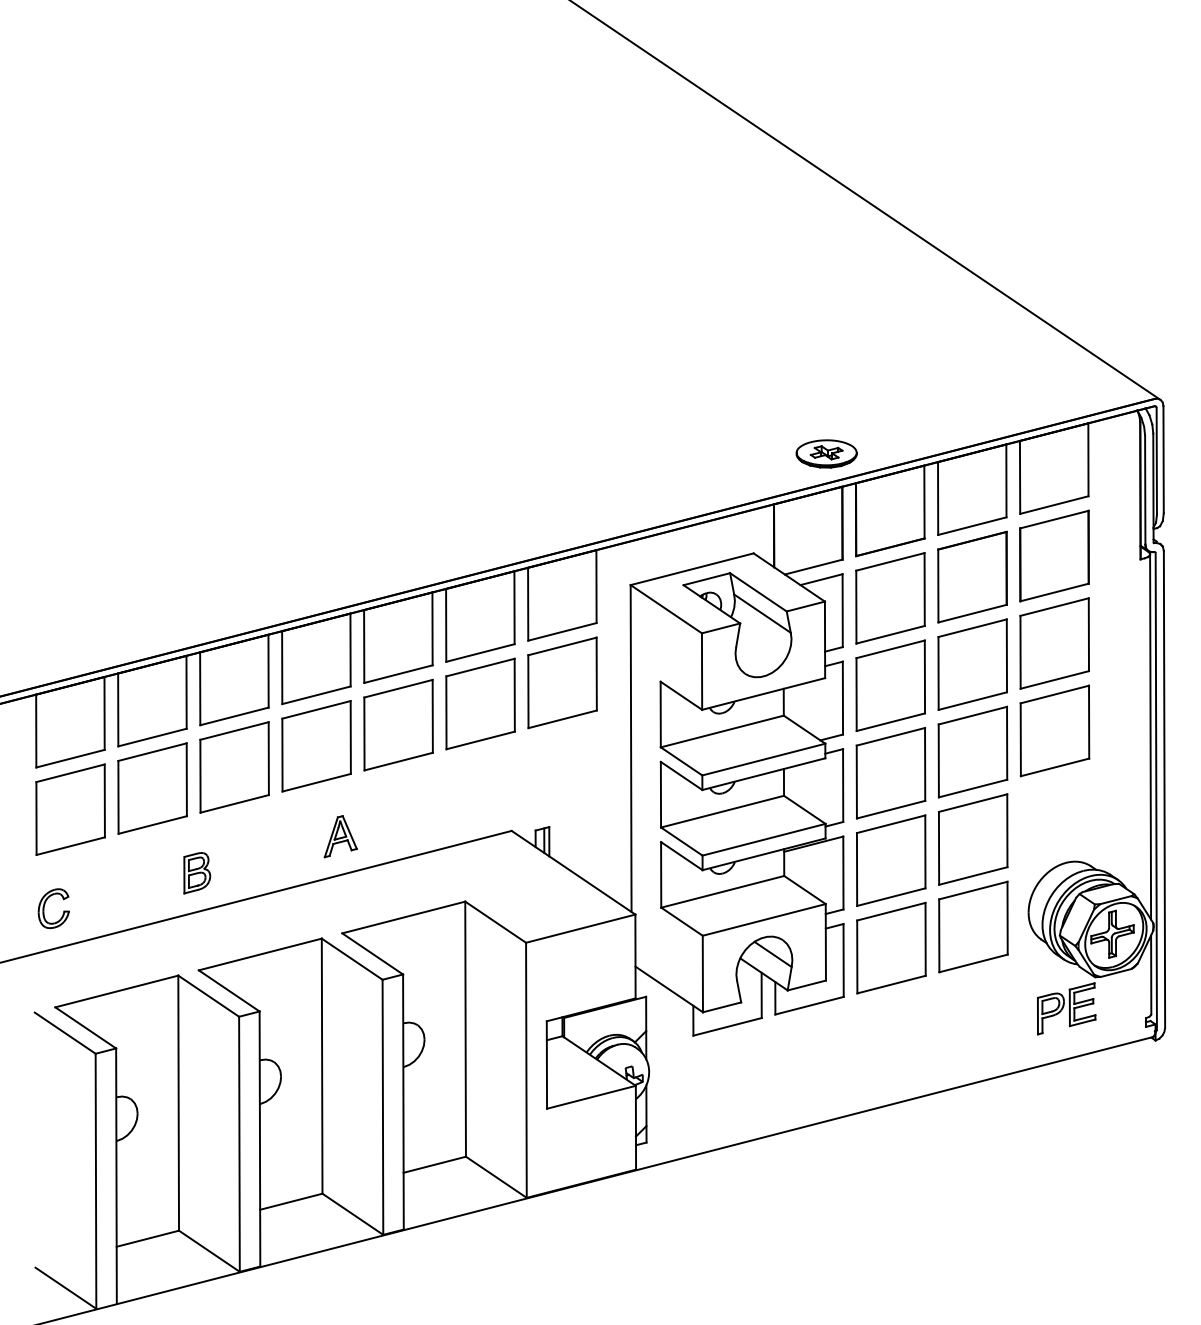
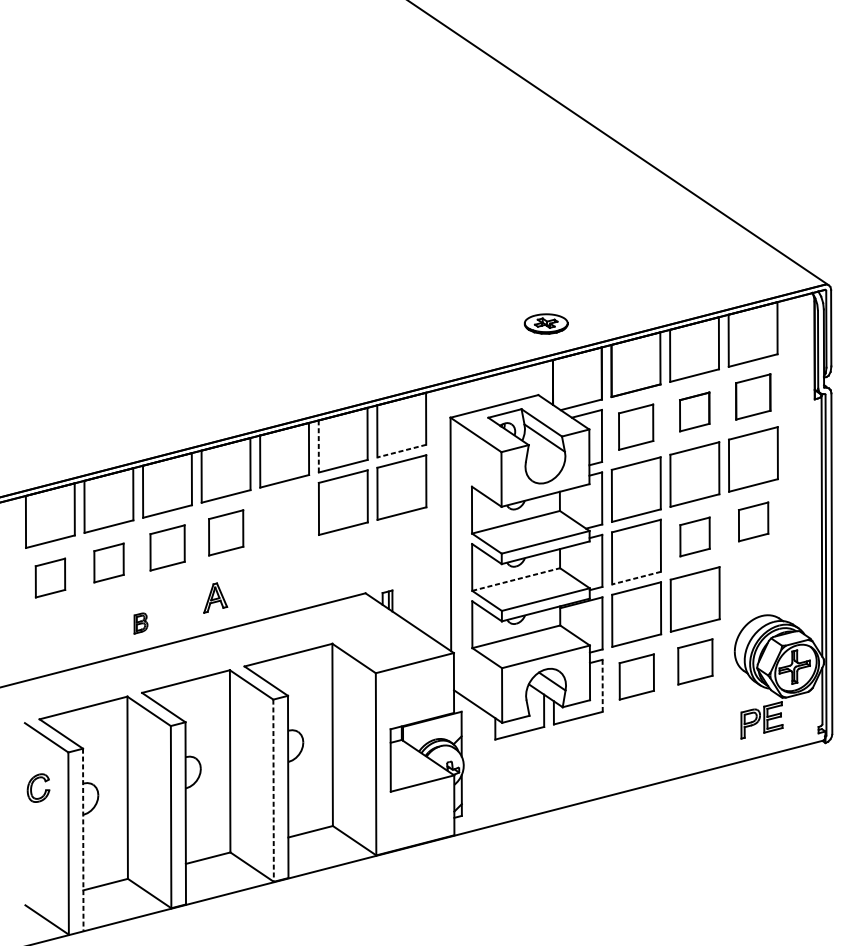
part: (826, 453) -> (546, 323), moved
part: (1054, 555) -> (753, 396), size x0.7
part: (972, 576) -> (694, 411), size x0.6
part: (890, 598) -> (636, 427), size x0.7
line: (446, 624) -> (318, 445), solid -> dashed
line: (561, 632) -> (401, 451), solid -> dashed
part: (398, 725) -> (284, 518), removed
part: (1054, 730) -> (753, 521), size x0.6
part: (316, 746) -> (226, 533), size x0.7
part: (972, 751) -> (694, 536), size x0.6
part: (234, 767) -> (167, 548), size x0.7
part: (152, 788) -> (108, 563), size x0.6
part: (70, 809) -> (50, 578), size x0.6
line: (890, 809) -> (636, 578), solid -> dashed
line: (723, 811) -> (516, 579), solid -> dashed
part: (340, 836) -> (215, 598), moved
part: (197, 873) -> (141, 623), size x0.7
part: (45, 904) -> (32, 785), moved
part: (973, 926) -> (695, 661), size x0.7
part: (891, 947) -> (636, 676), size x0.7
line: (843, 960) -> (602, 685), solid -> dashed
line: (382, 1107) -> (273, 790), solid -> dashed
line: (116, 1176) -> (83, 840), solid -> dashed

